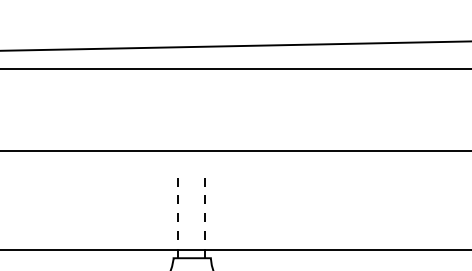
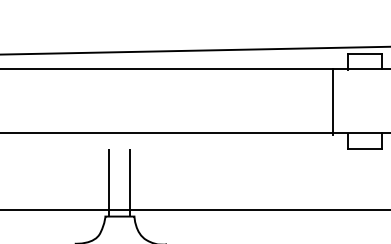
line: (466, 110) -> (333, 101), added
line: (178, 214) -> (109, 182), dashed -> solid
line: (205, 214) -> (130, 182), dashed -> solid

